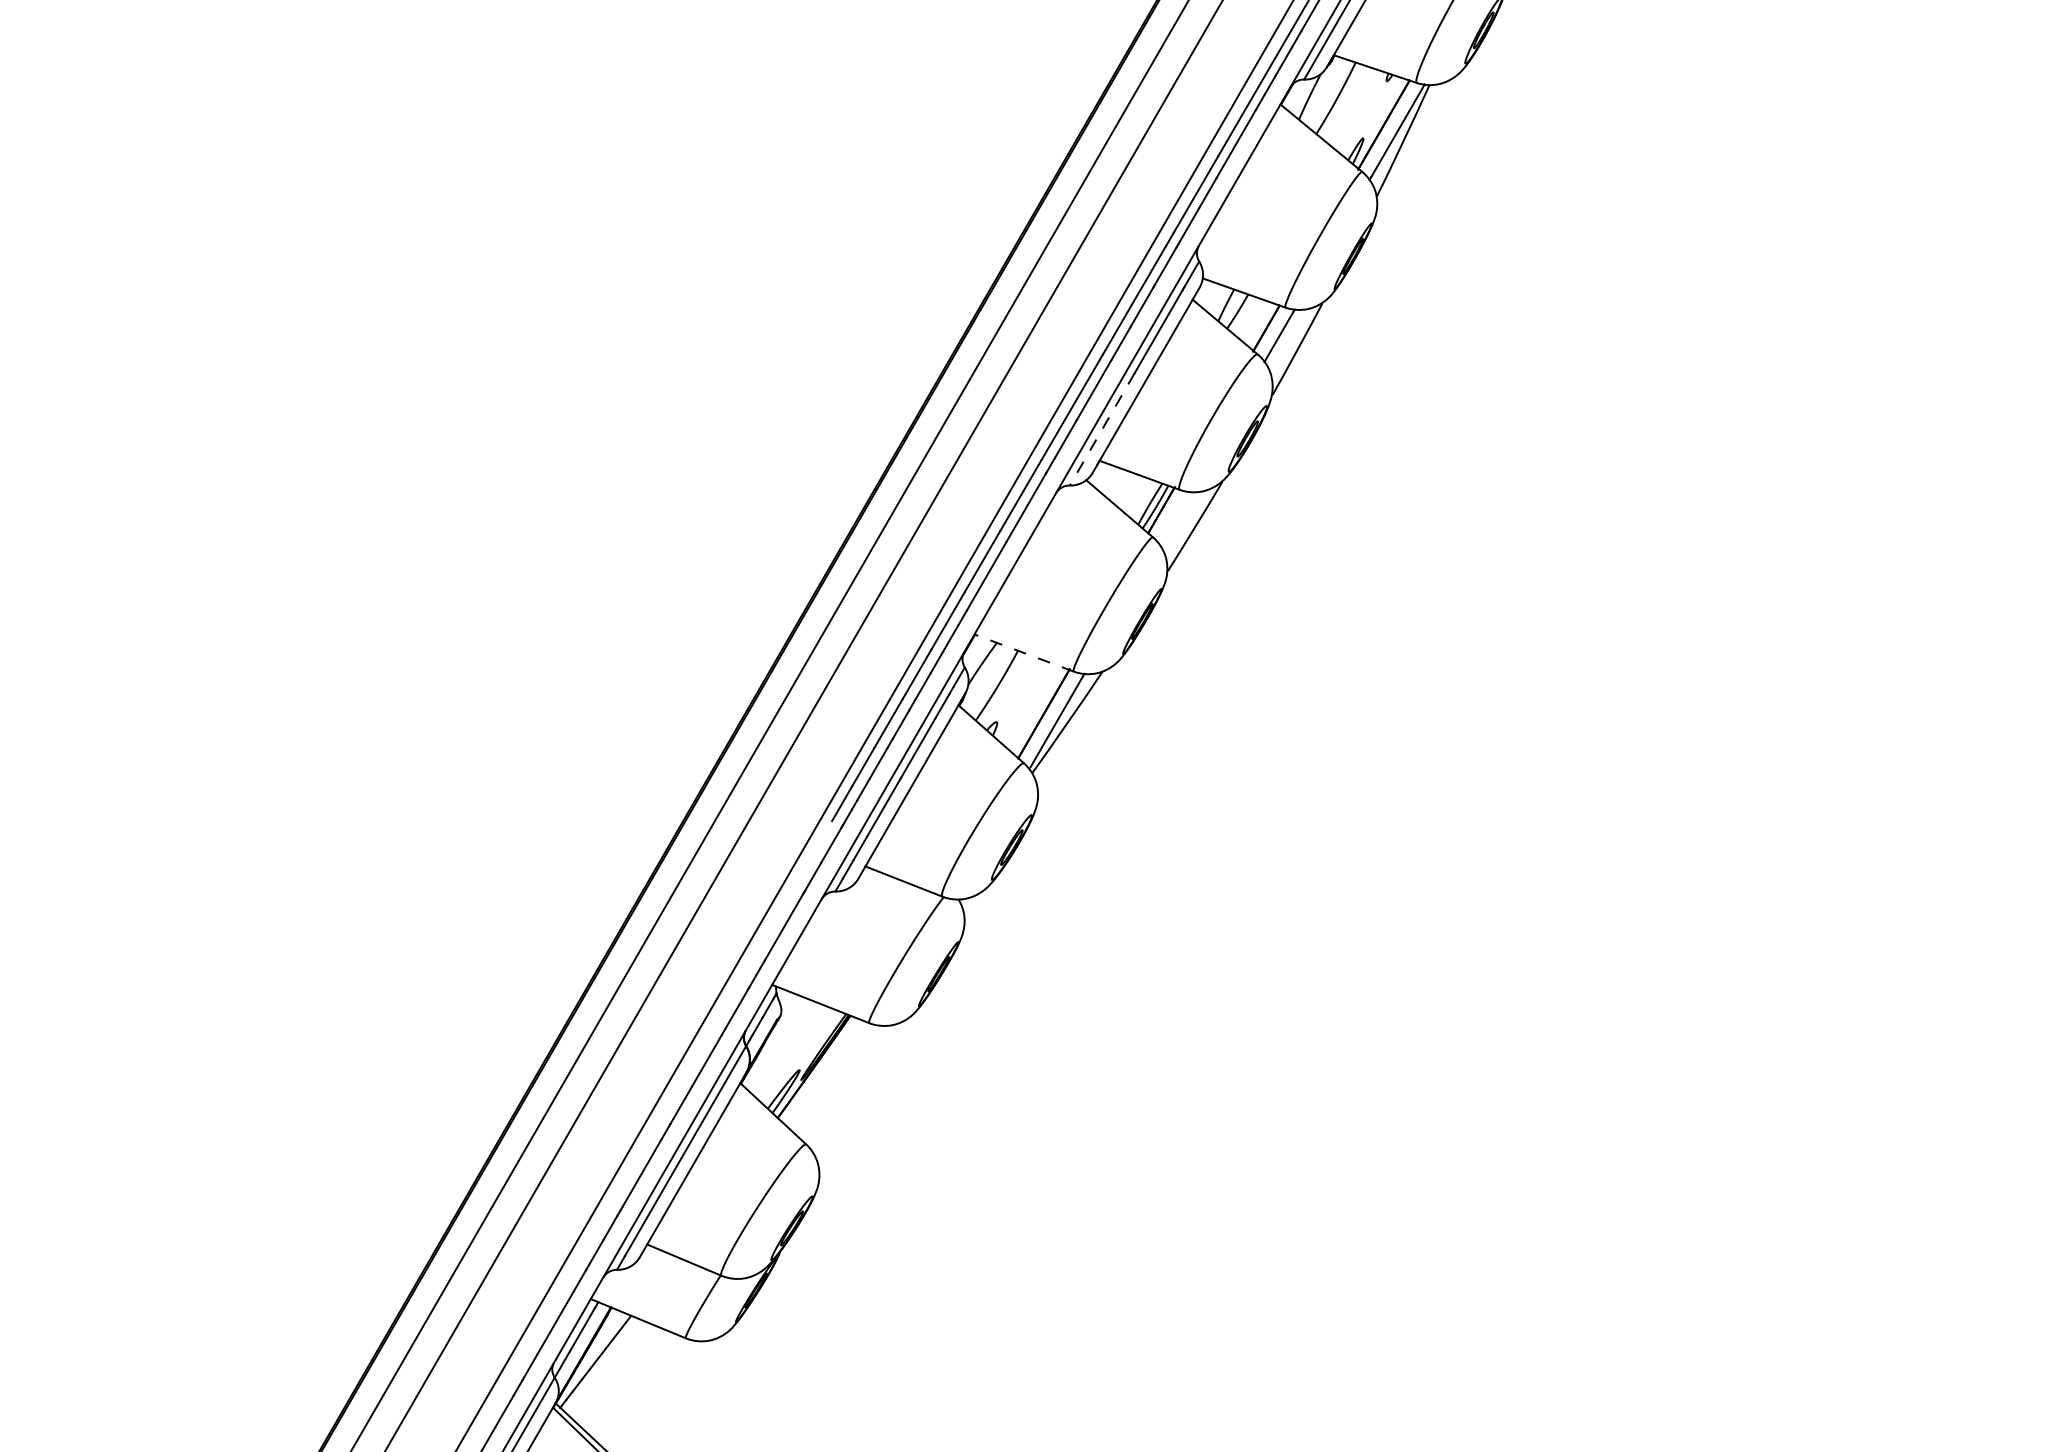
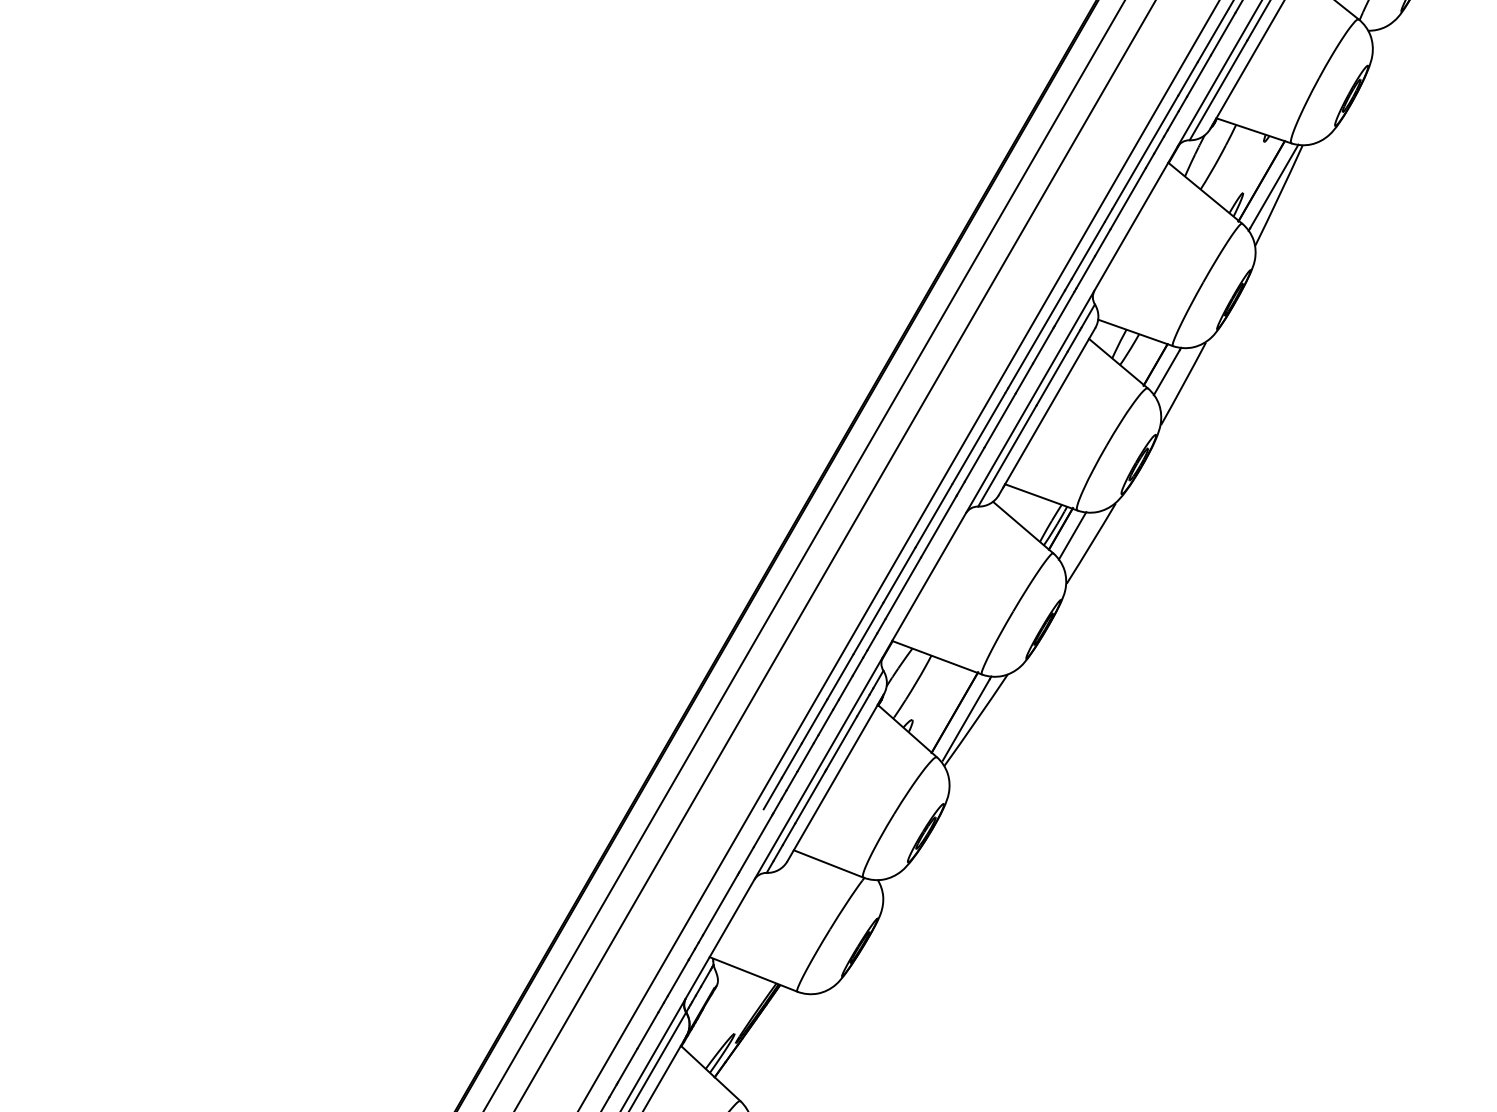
line: (1102, 429) -> (1007, 456), dashed -> solid
line: (1174, 517) -> (1072, 535), added
line: (1023, 652) -> (936, 657), dashed -> solid

